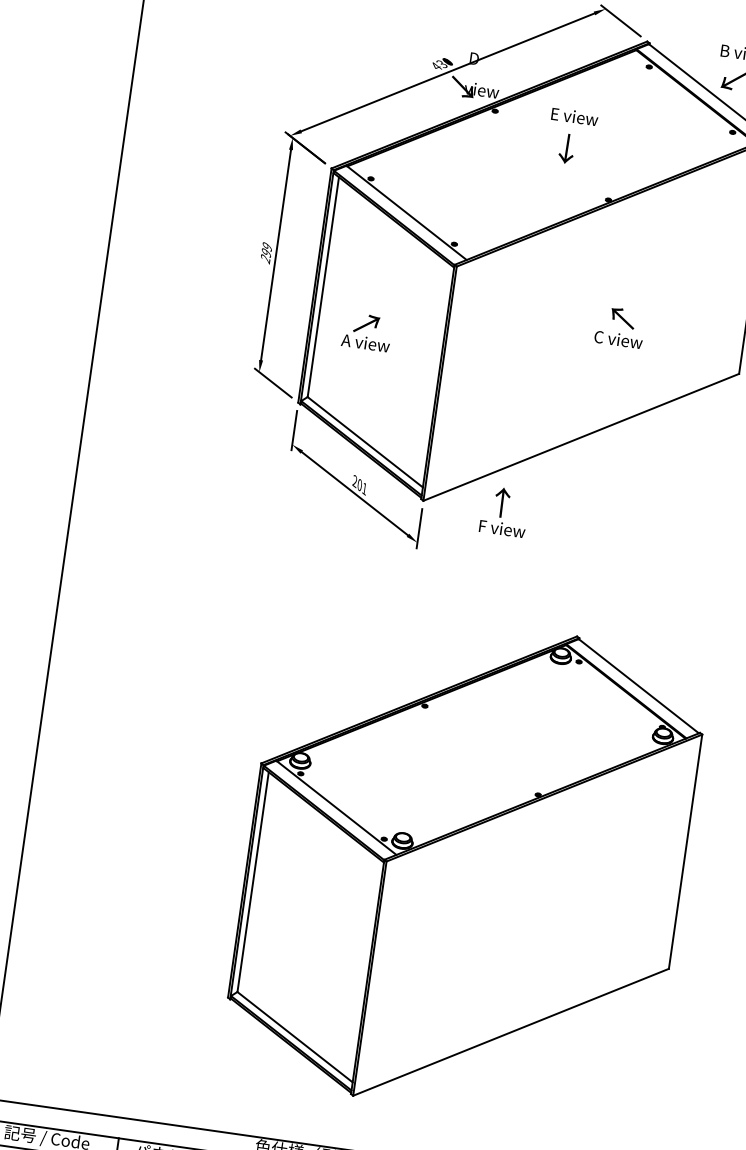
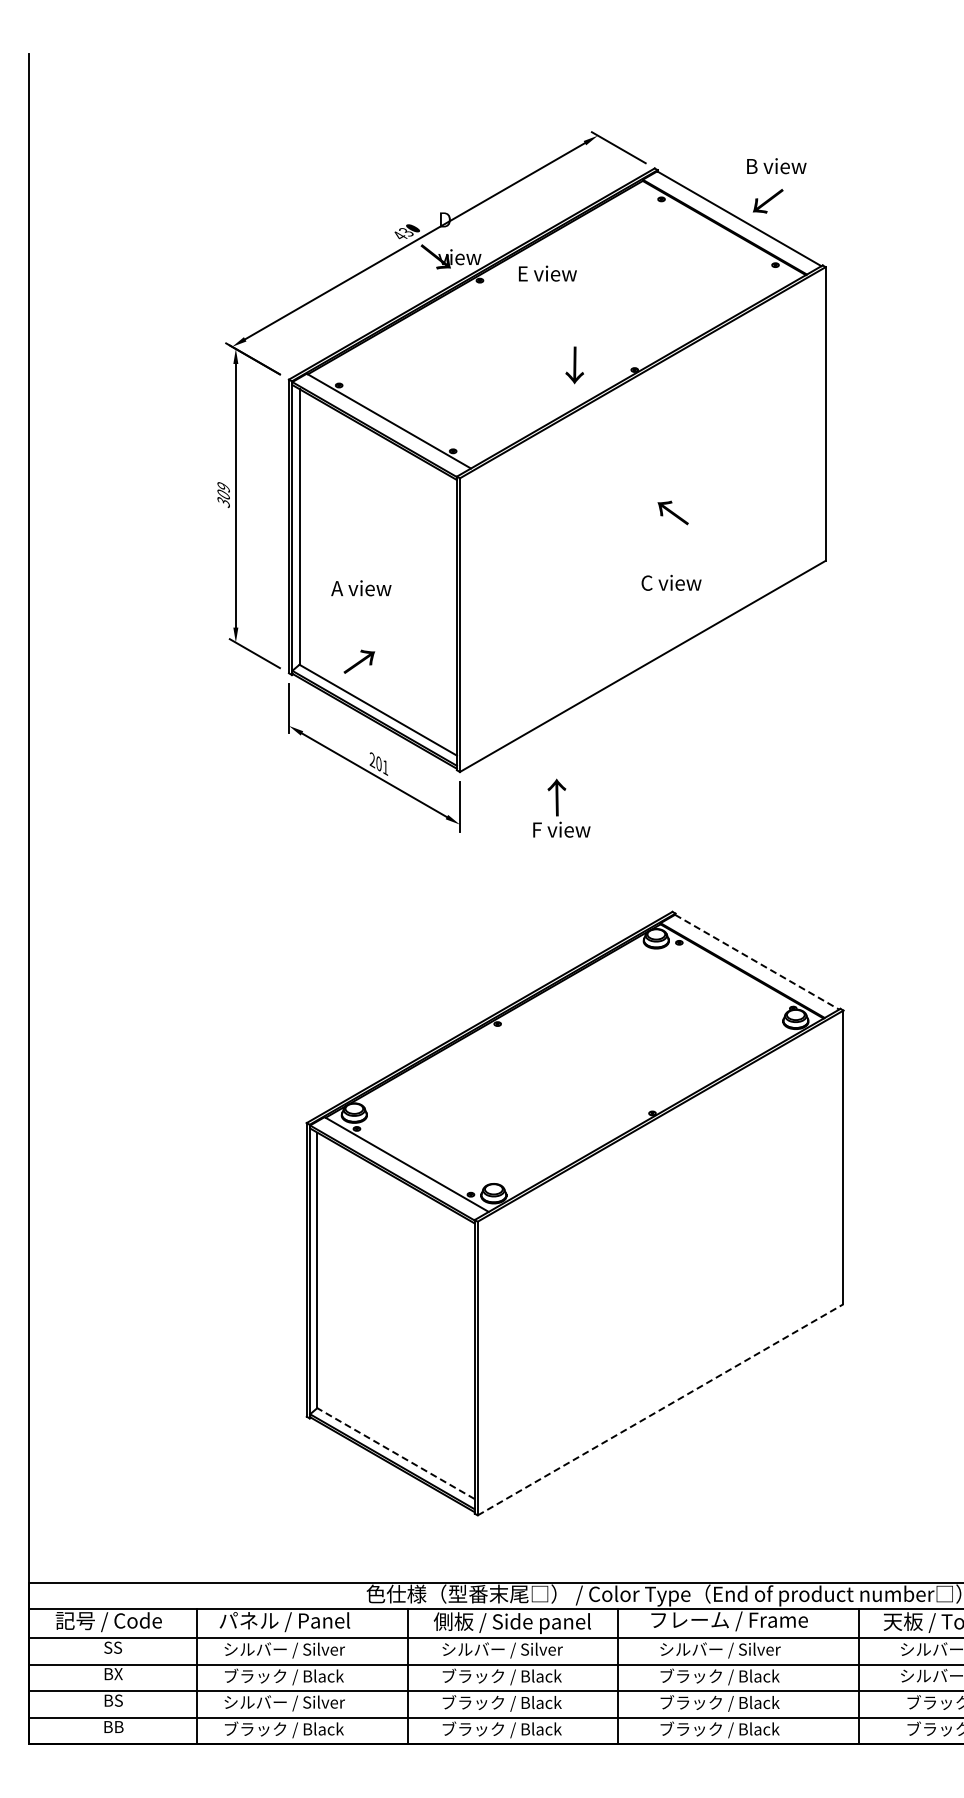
text: (574, 116) -> (547, 273), moved
text: (566, 148) -> (574, 365), moved
text: (265, 255) -> (223, 498), 299 -> 309
text: (366, 323) -> (359, 661), moved
text: (618, 339) -> (671, 582), moved
text: (504, 511) -> (561, 807), moved
line: (639, 686) -> (757, 962), solid -> dashed
line: (511, 1032) -> (661, 1409), solid -> dashed
line: (295, 1037) -> (396, 1453), solid -> dashed

